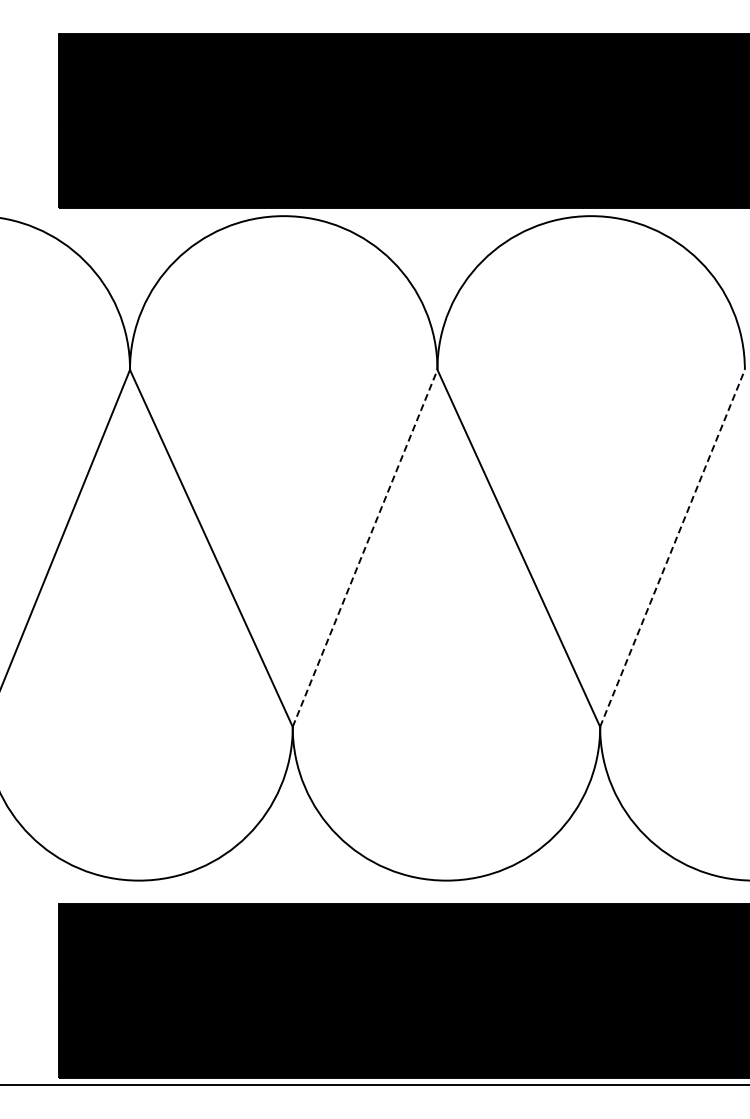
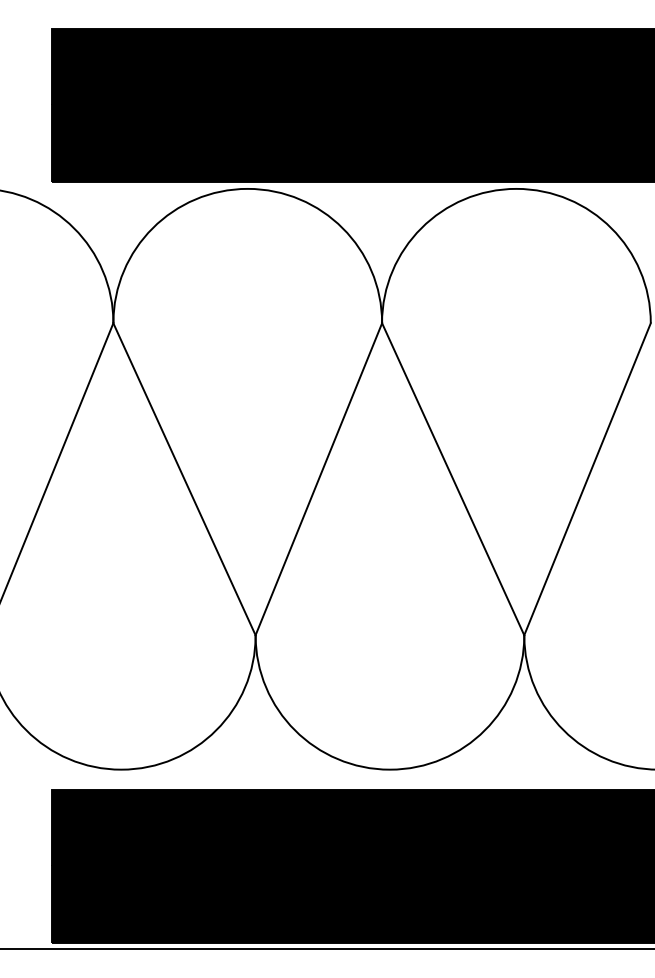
line: (365, 548) -> (319, 479), dashed -> solid
line: (672, 548) -> (587, 479), dashed -> solid

